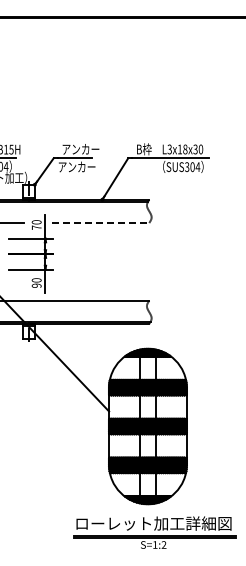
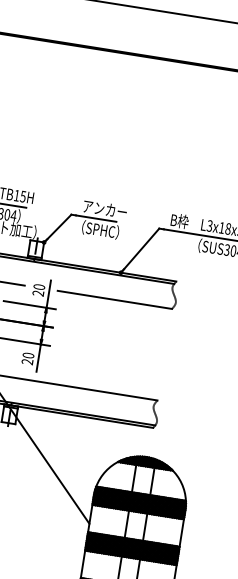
text: (77, 166) -> (97, 228), アンカー -> （SPHC）
line: (101, 223) -> (115, 300), dashed -> solid
text: (36, 227) -> (38, 293), 70 -> 20
text: (36, 285) -> (27, 361), 90 -> 20

